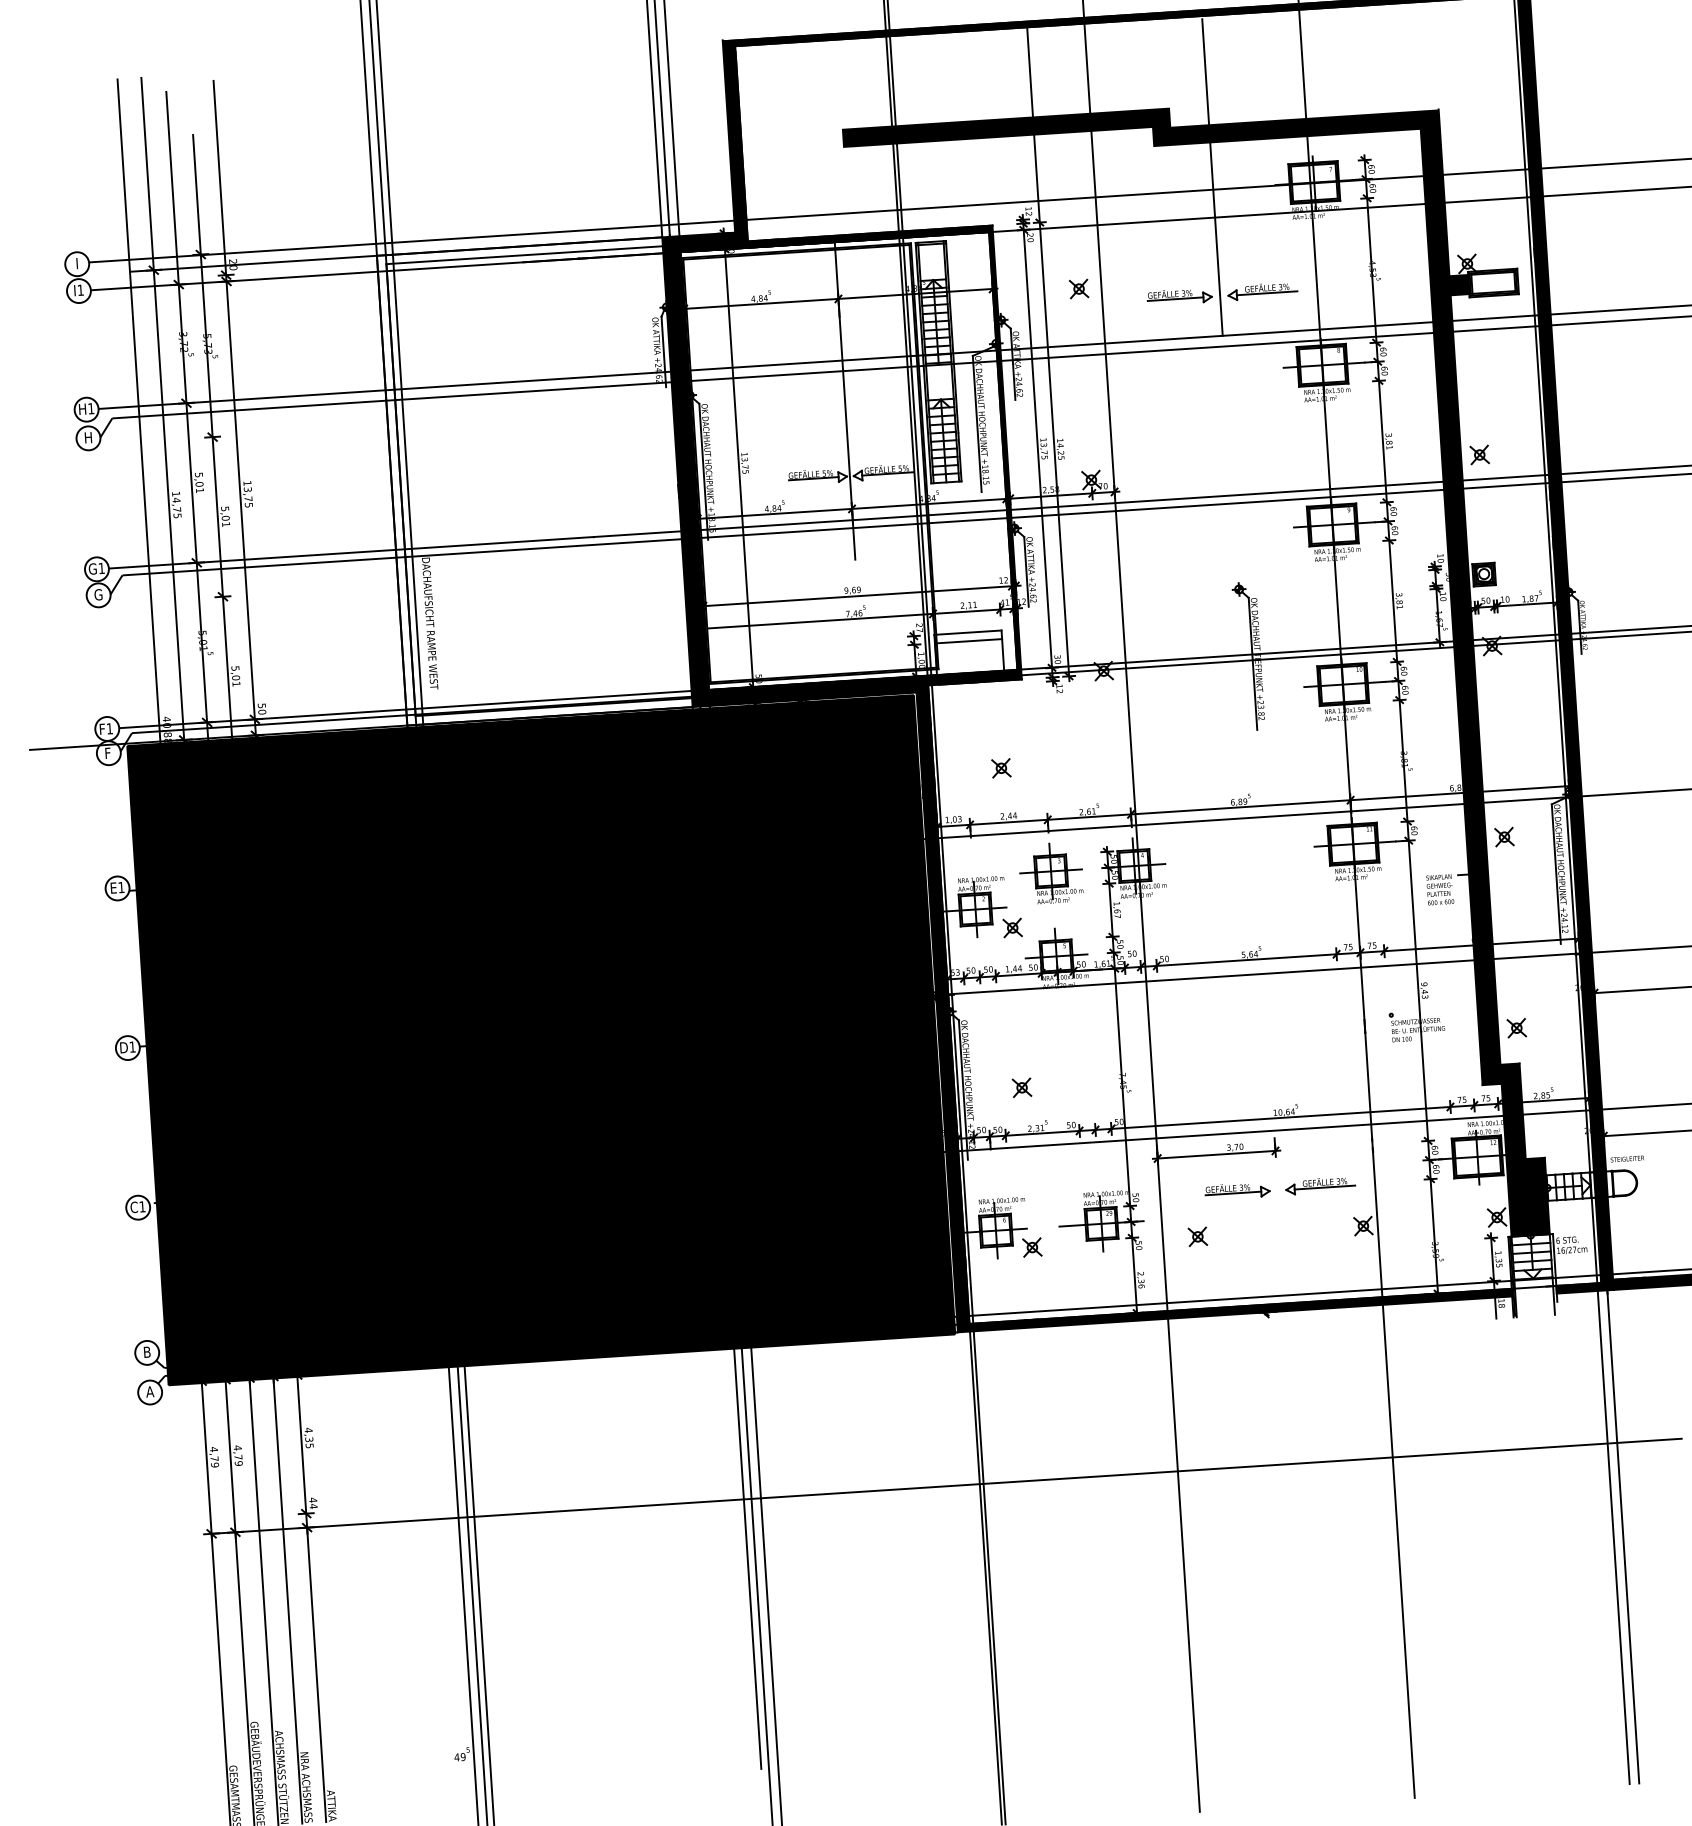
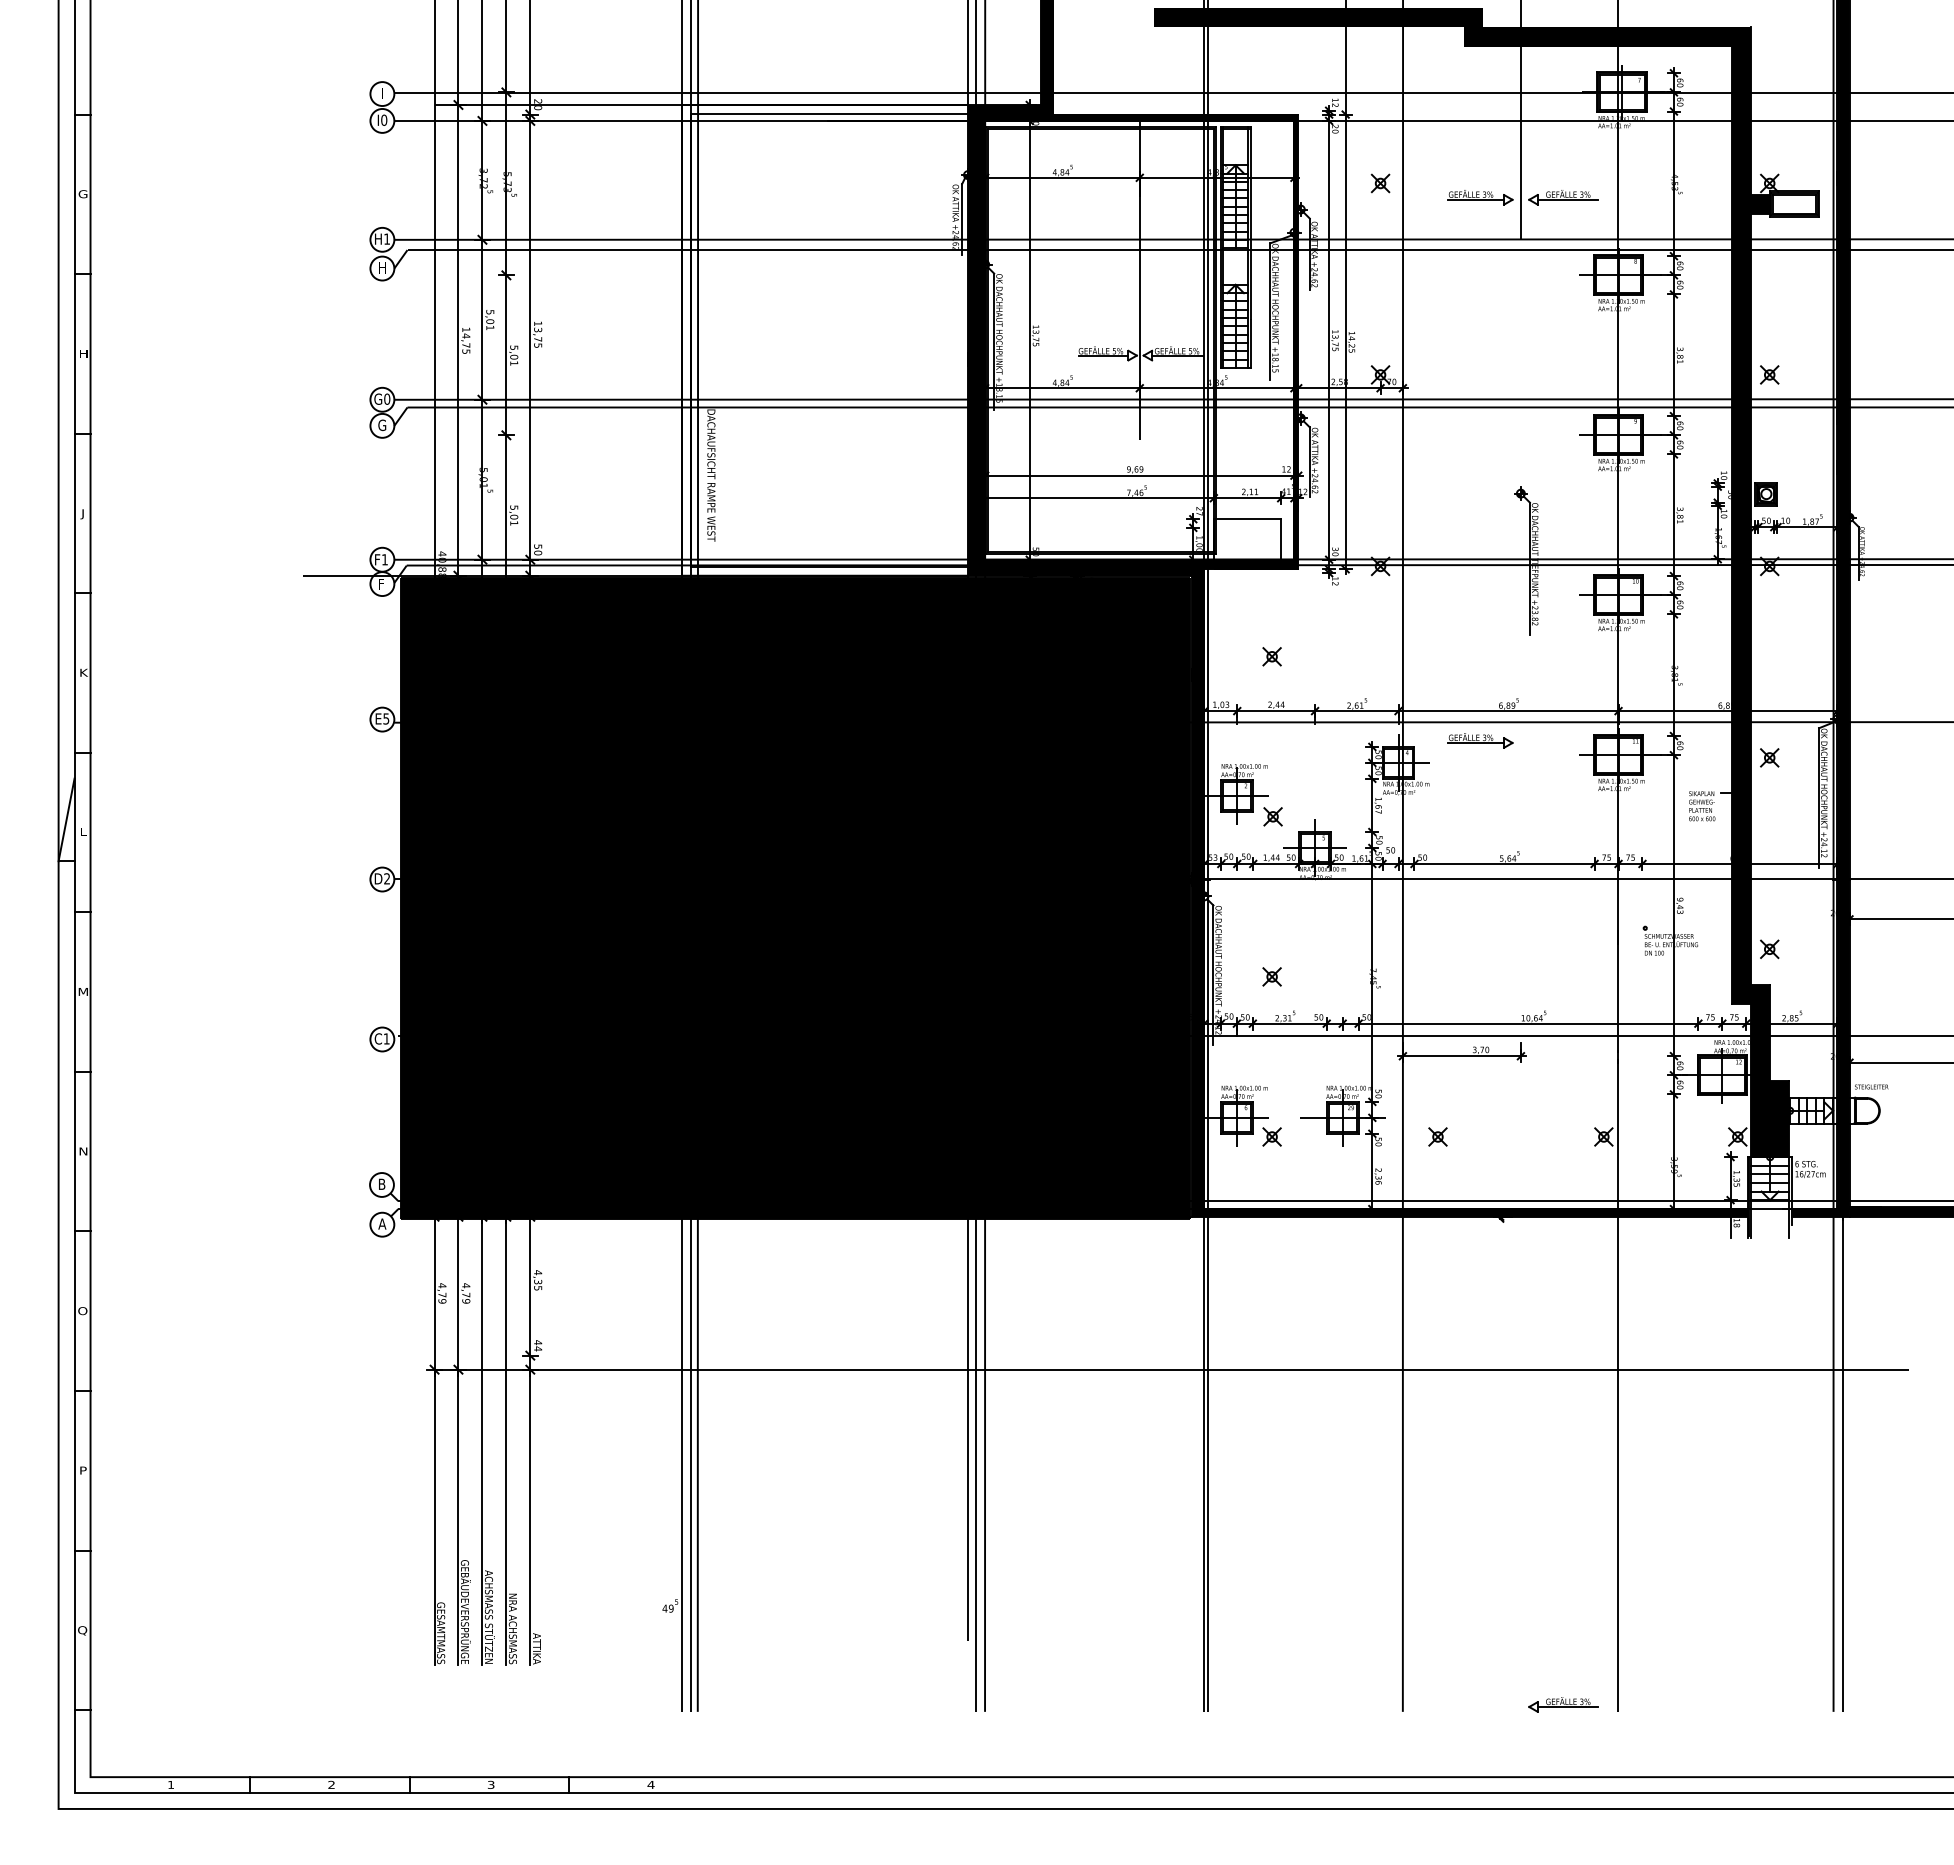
text: (80, 289) -> (384, 119), I1 -> I0
text: (101, 567) -> (387, 398), G1 -> G0
line: (968, 640) -> (1247, 527), removed
part: (1050, 873) -> (1314, 764), removed
text: (121, 887) -> (386, 718), E1 -> E5
text: (131, 1046) -> (386, 878), D1 -> D2
part: (1320, 1185) -> (1563, 1704), moved
part: (1237, 1190) -> (1480, 740), moved

